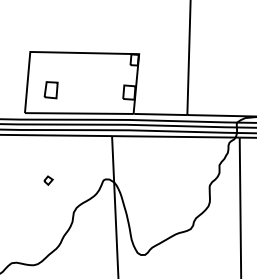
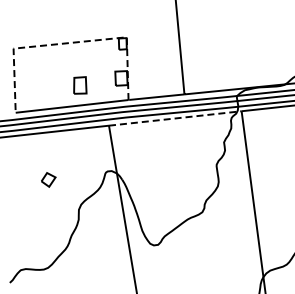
line: (84, 53) -> (69, 43), solid -> dashed
part: (51, 90) -> (80, 85), moved
line: (175, 136) -> (174, 118), solid -> dashed
part: (48, 180) -> (48, 179), size x1.6

